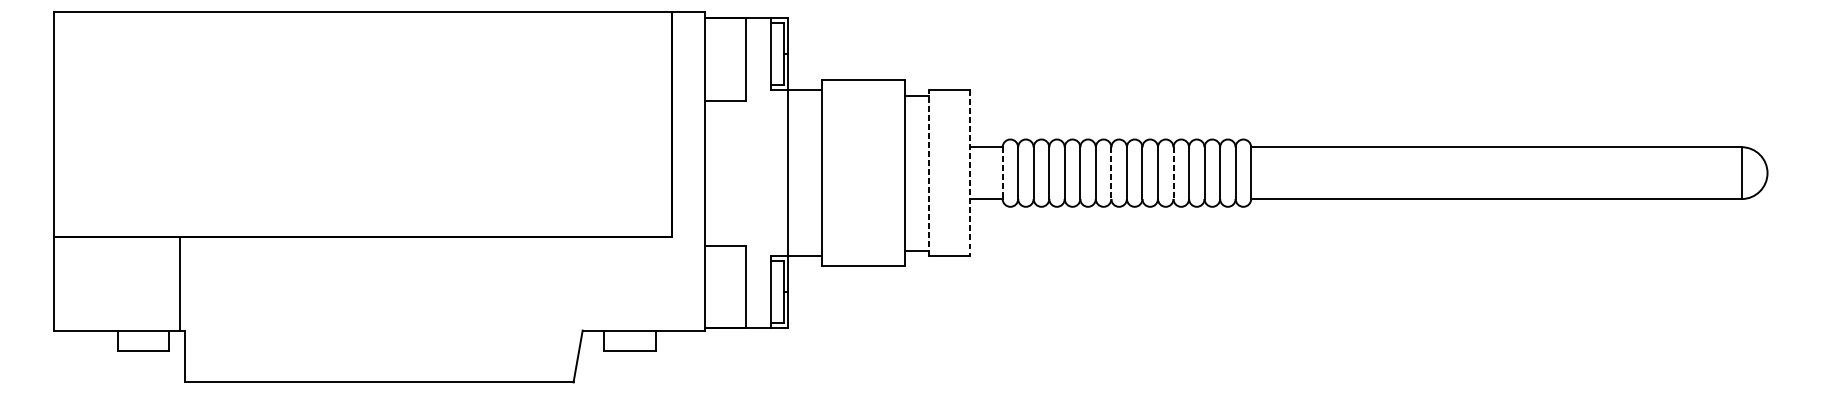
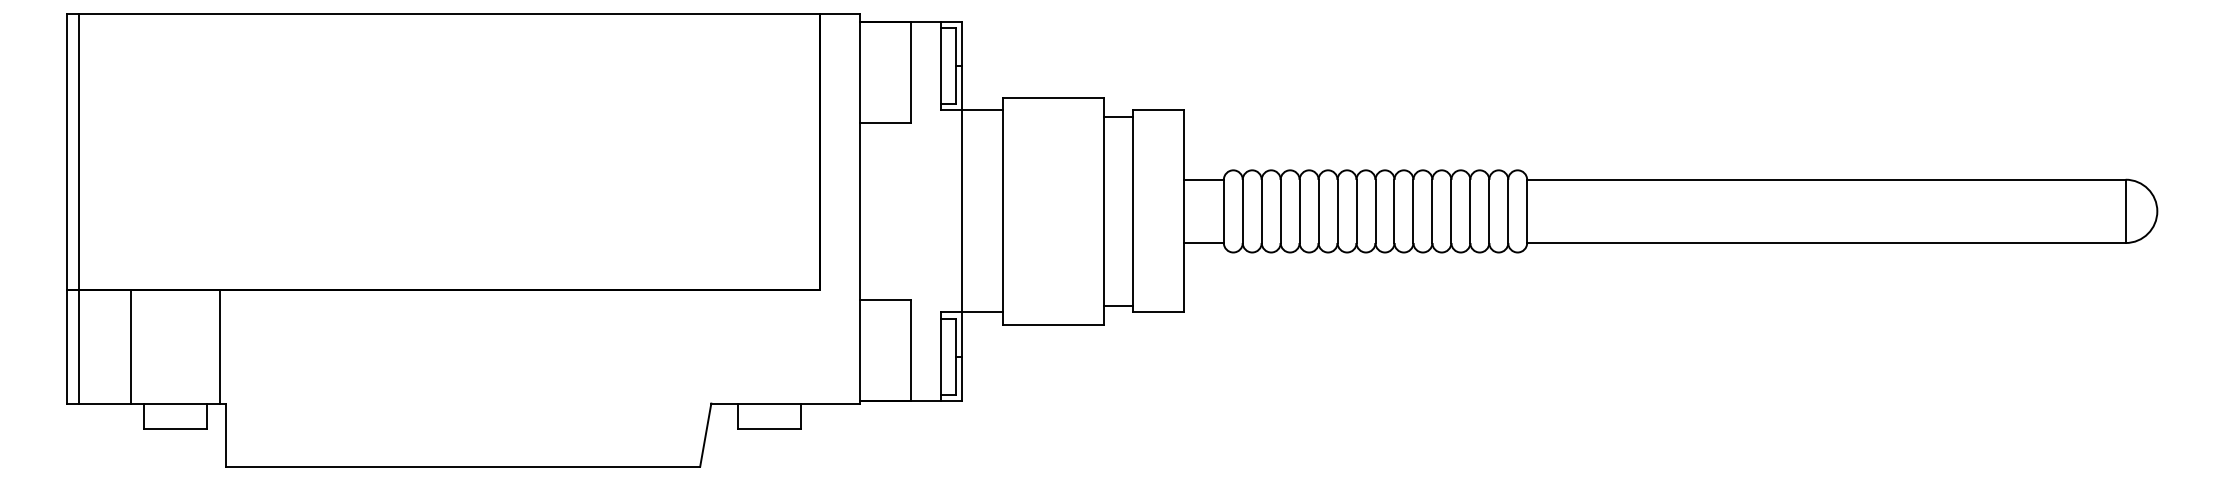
line: (64, 170) -> (79, 208), added
line: (928, 172) -> (1133, 210), dashed -> solid
line: (969, 173) -> (1183, 211), dashed -> solid
line: (1002, 173) -> (1223, 211), dashed -> solid
line: (1111, 173) -> (1356, 211), dashed -> solid
line: (1173, 173) -> (1432, 211), dashed -> solid
line: (107, 283) -> (131, 346), added

